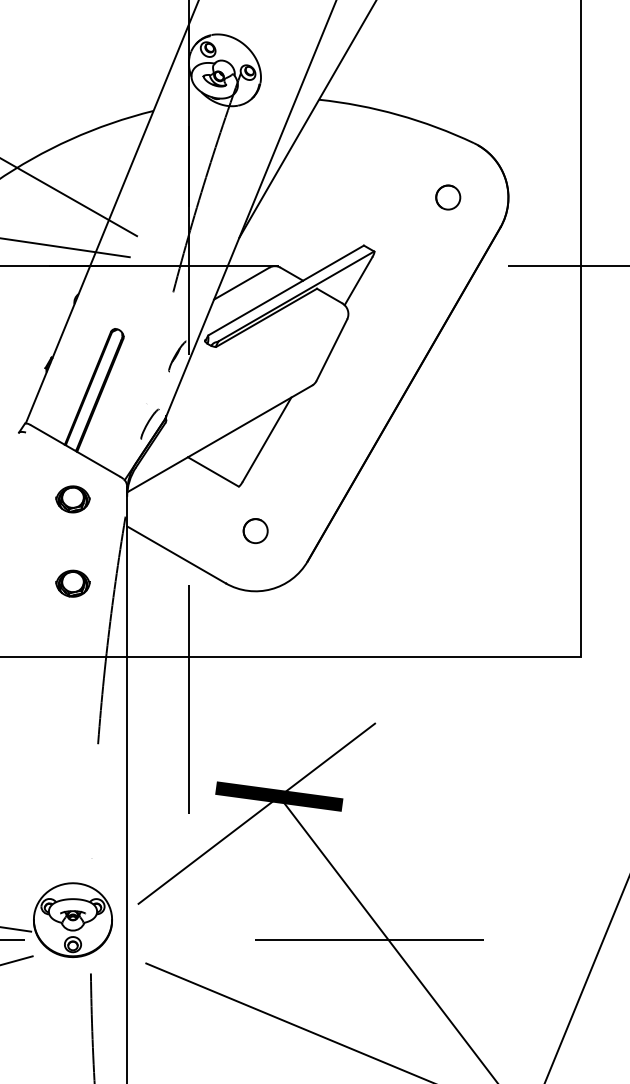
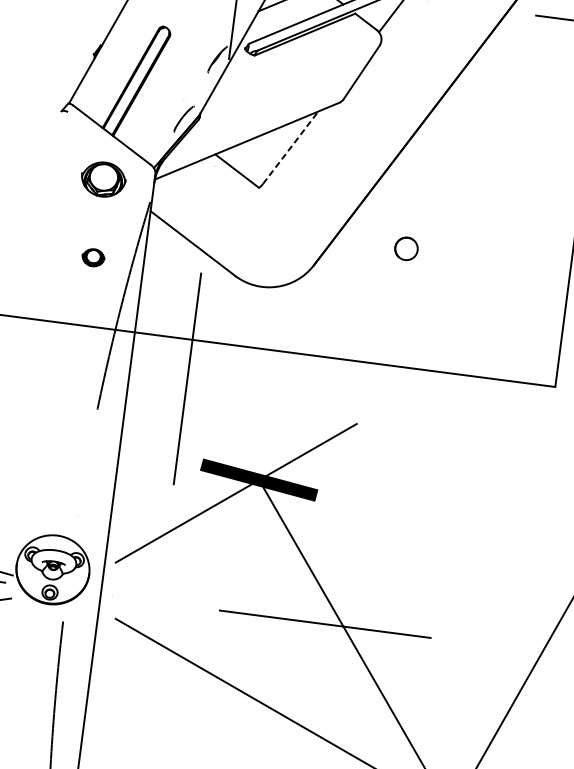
line: (267, 439) -> (291, 147), solid -> dashed
part: (72, 499) -> (103, 179), size x1.4
circle: (255, 531) -> (406, 249), moved
part: (72, 583) -> (93, 257), size x0.7

